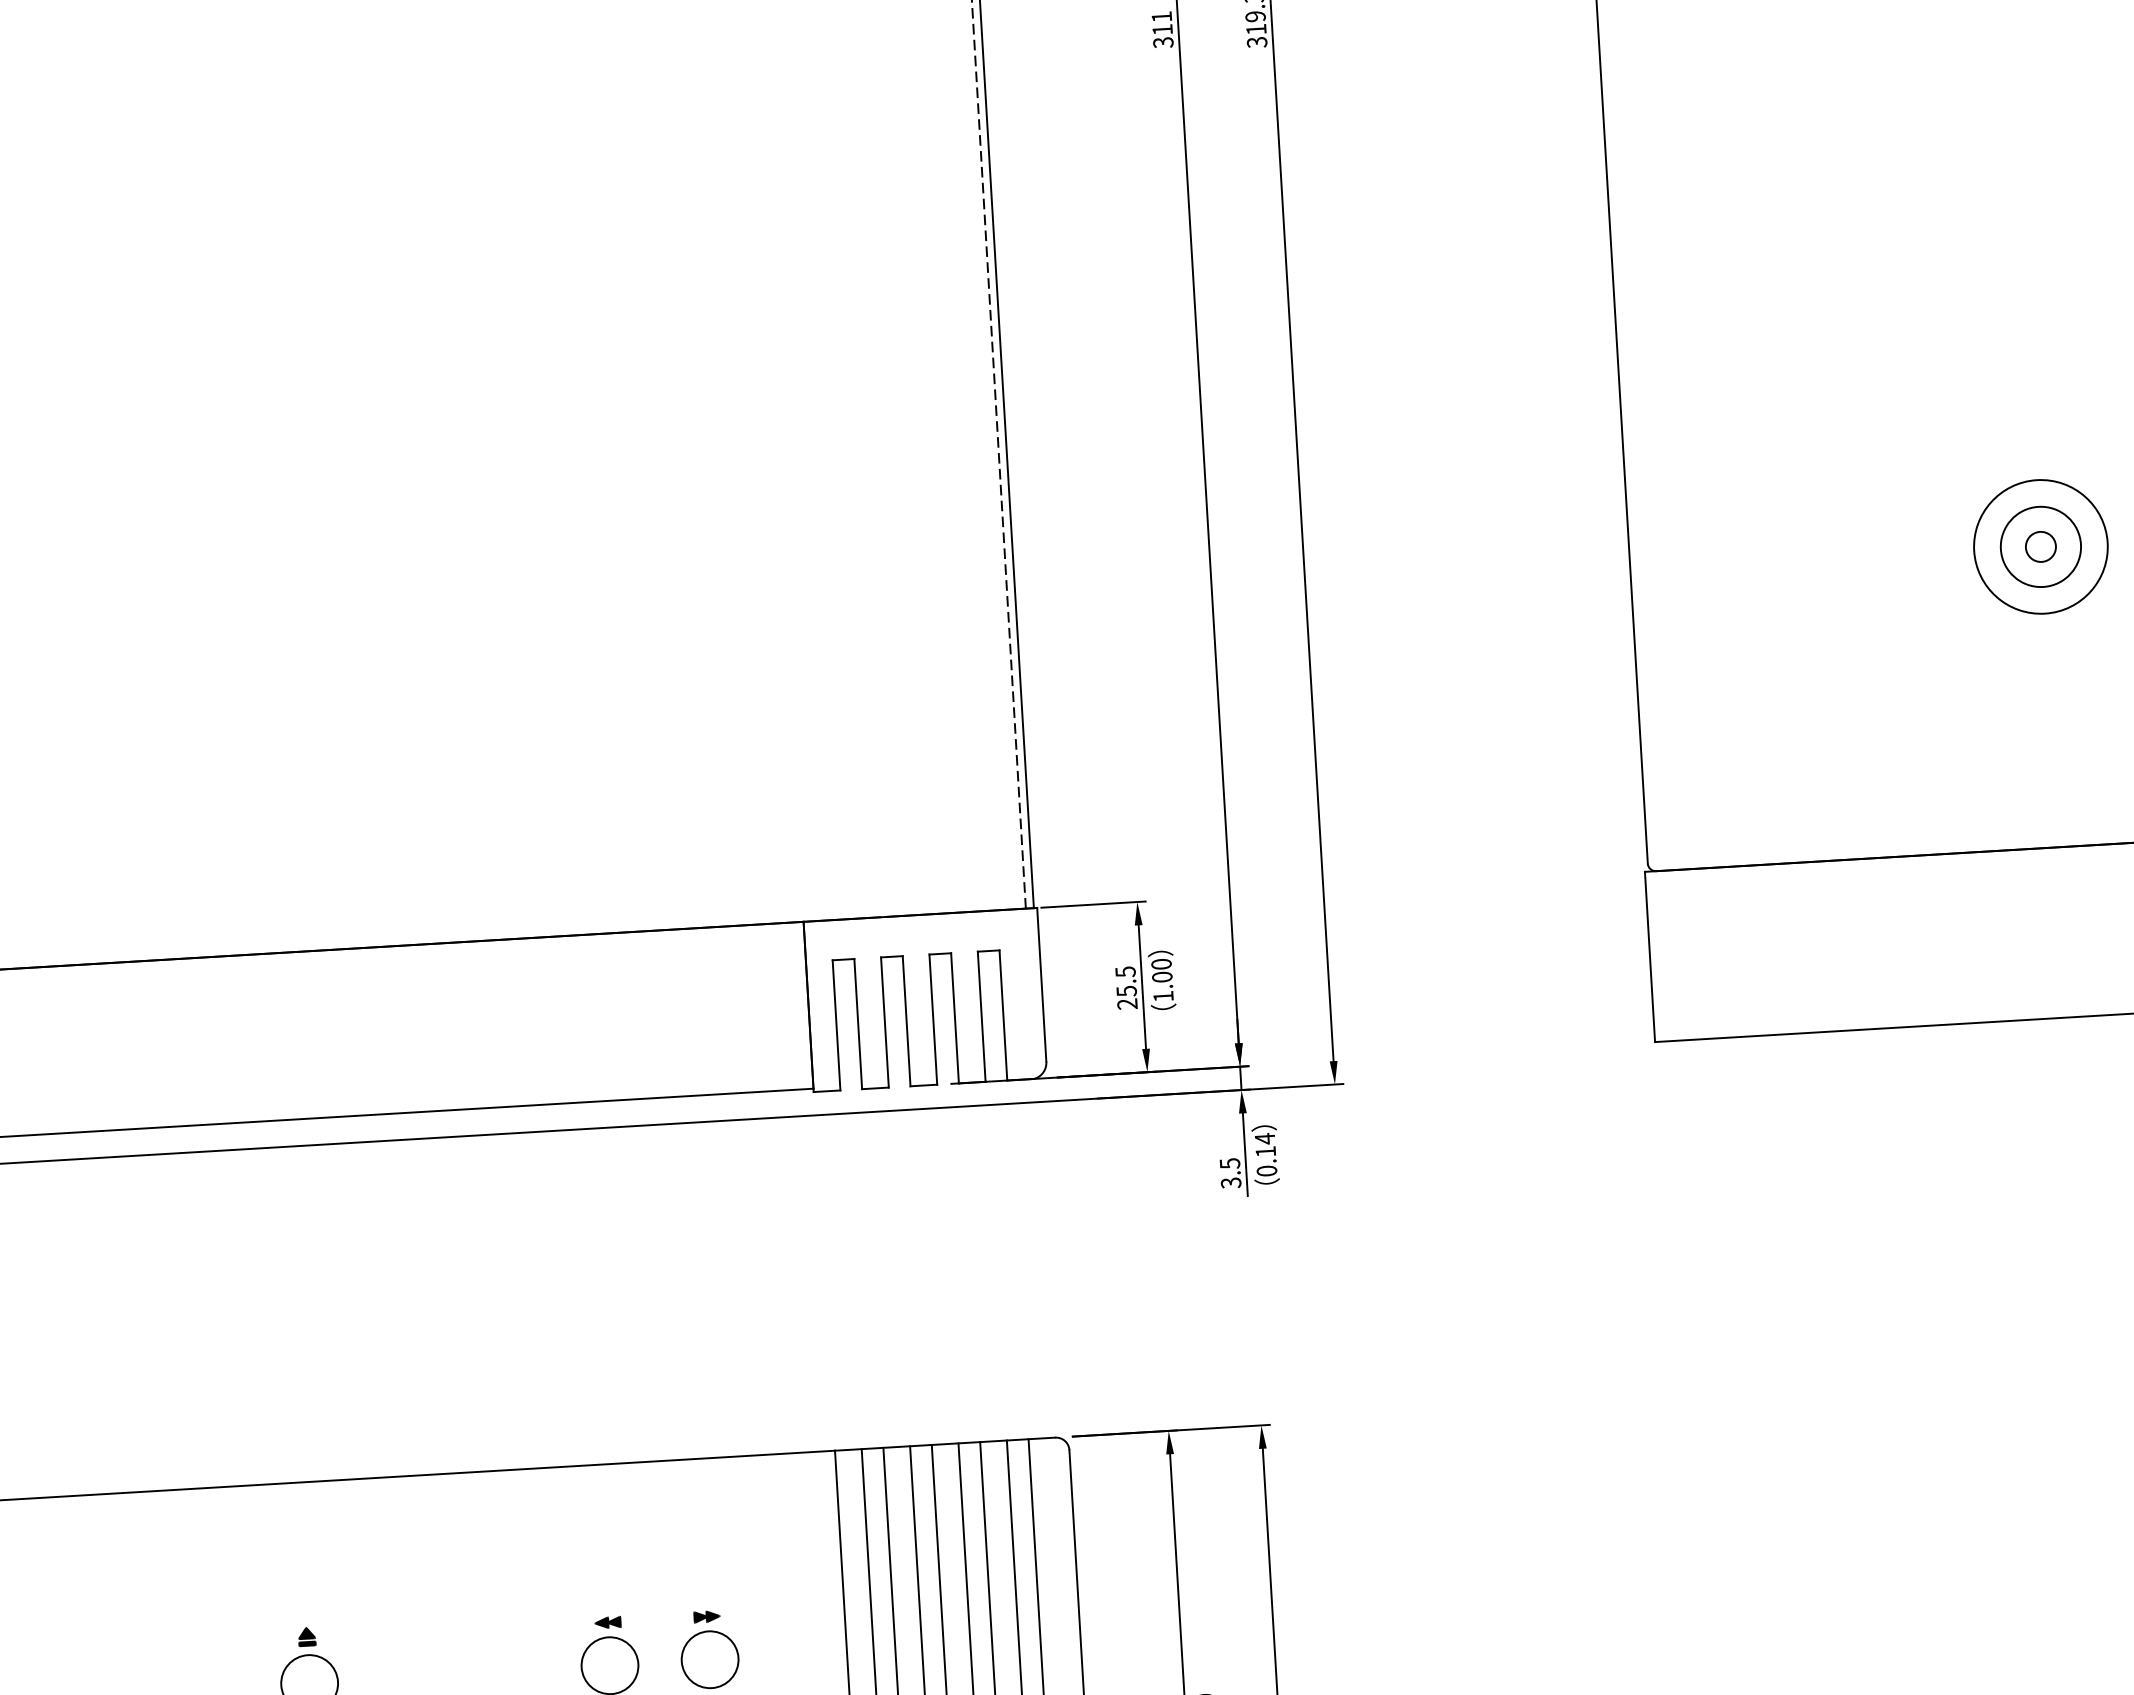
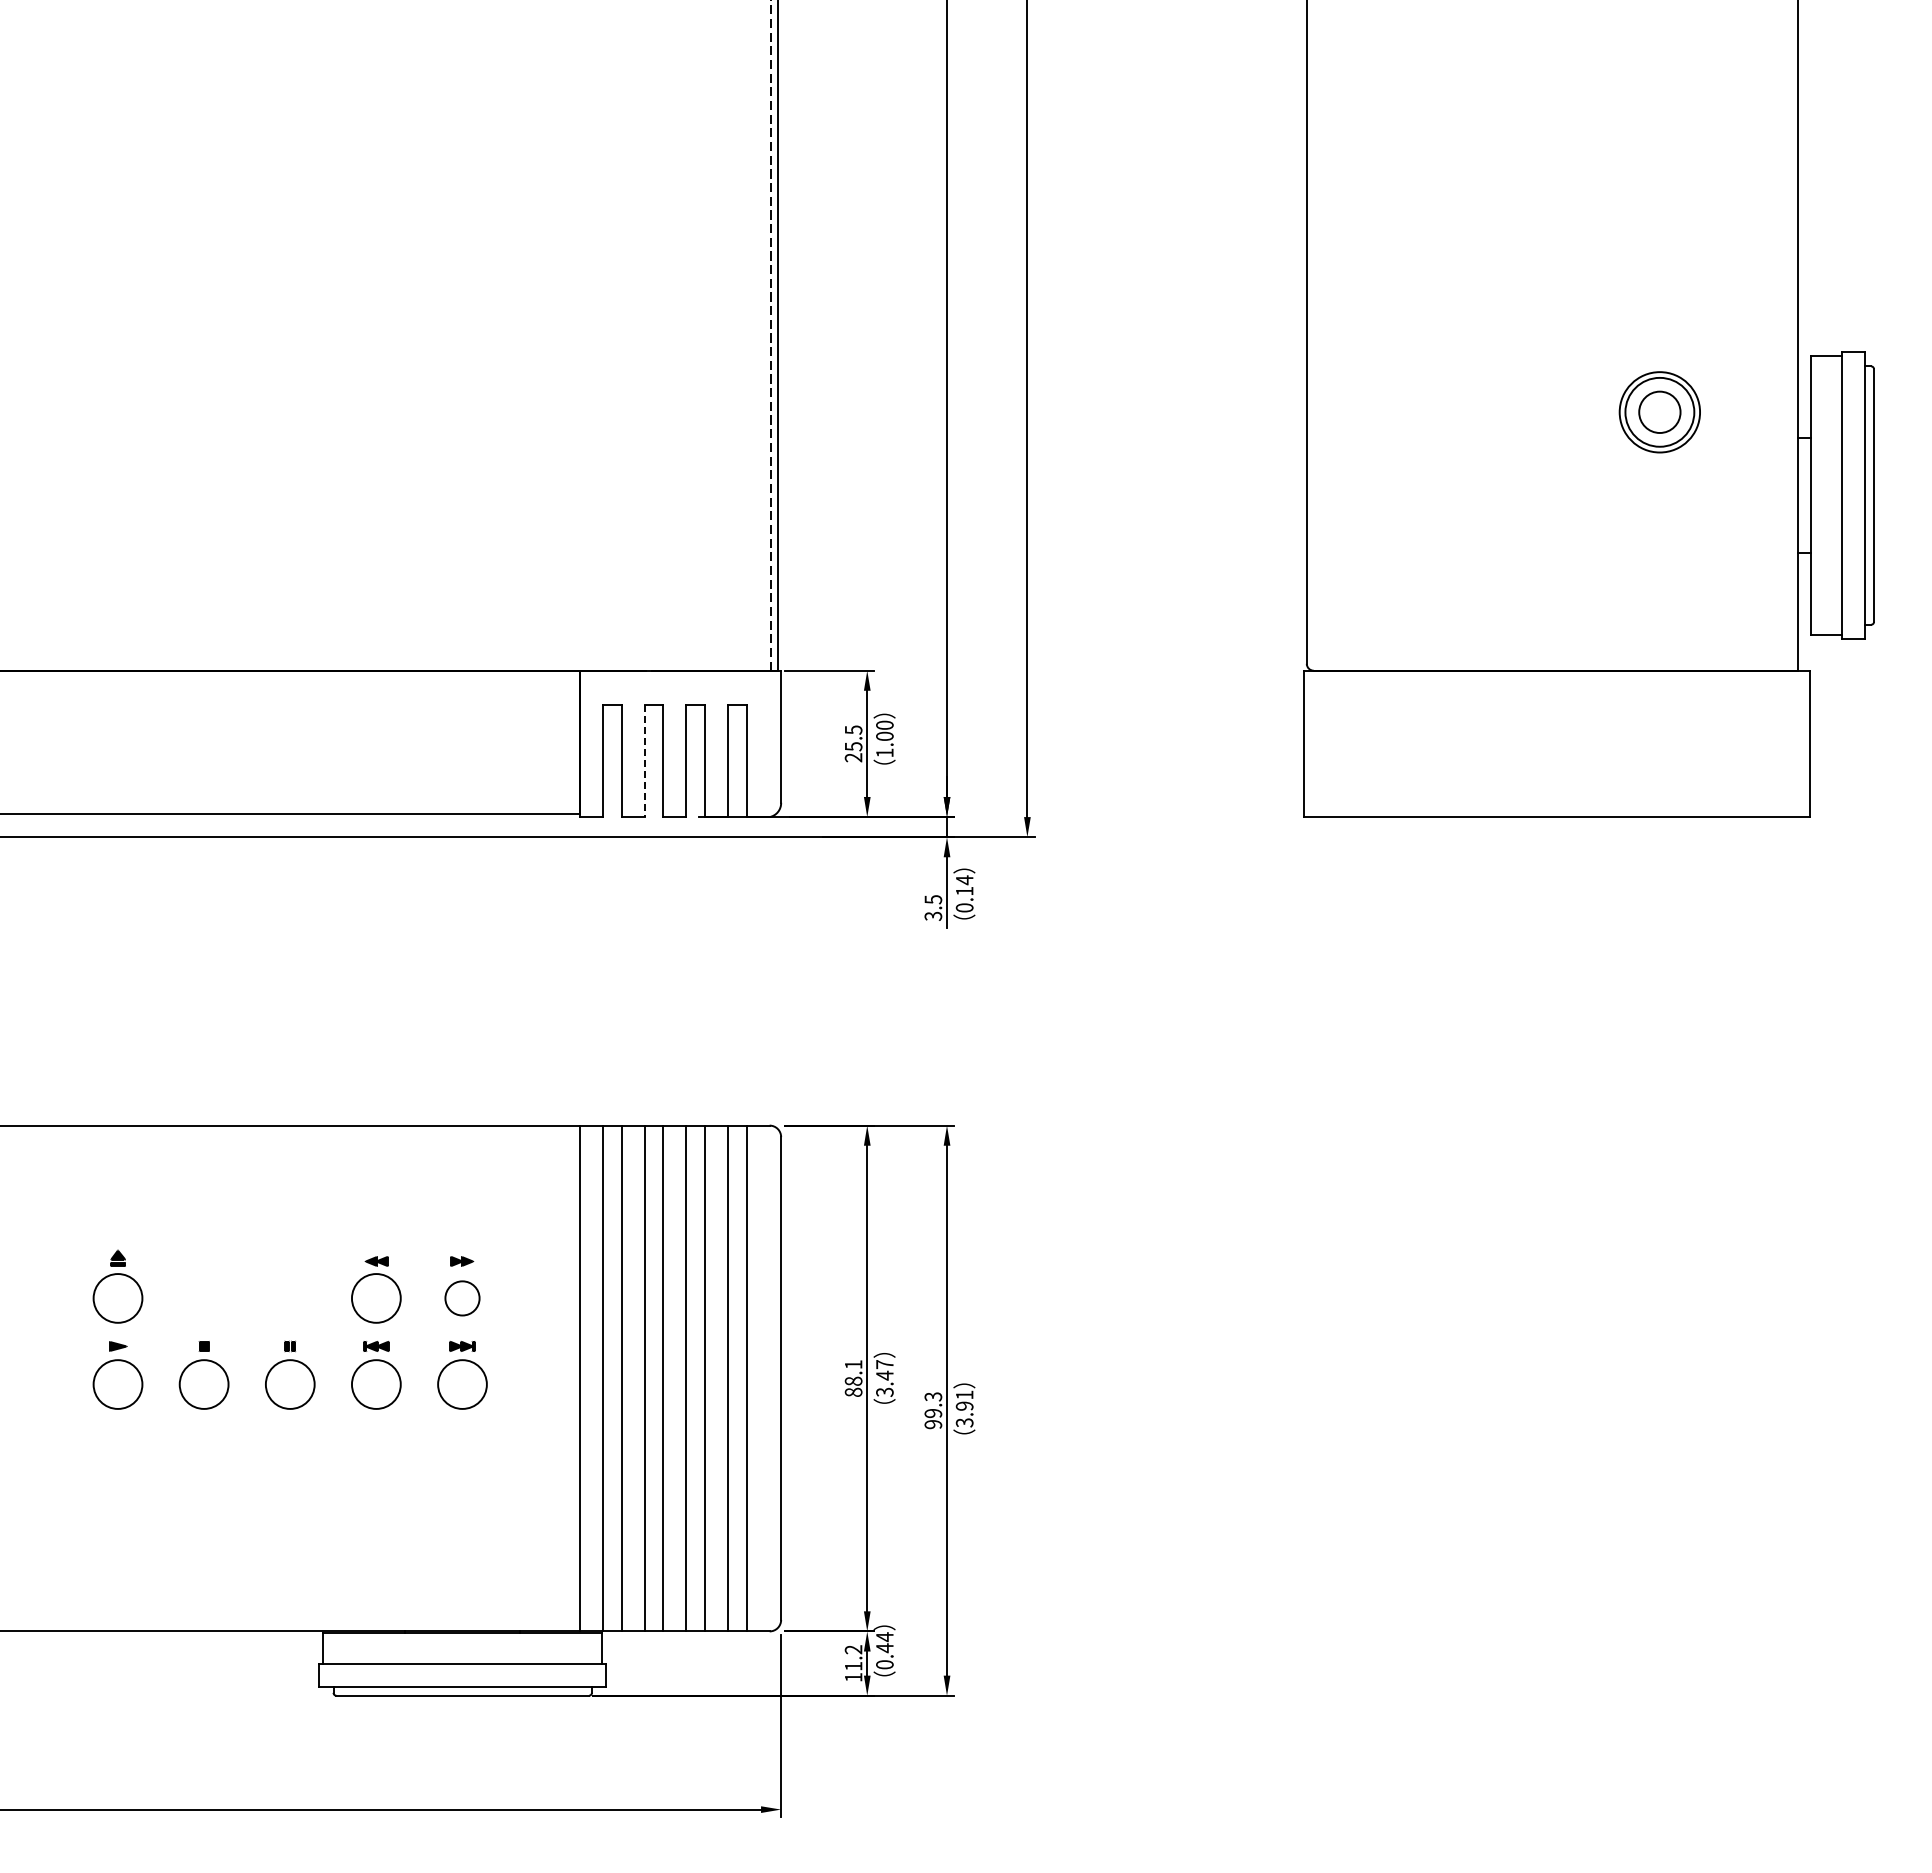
circle: (2040, 545) -> (1659, 411), size x0.7
circle: (2040, 547) -> (1659, 412), size x1.6
line: (884, 1022) -> (644, 761), solid -> dashed
circle: (710, 1659) -> (462, 1298), size x0.7

